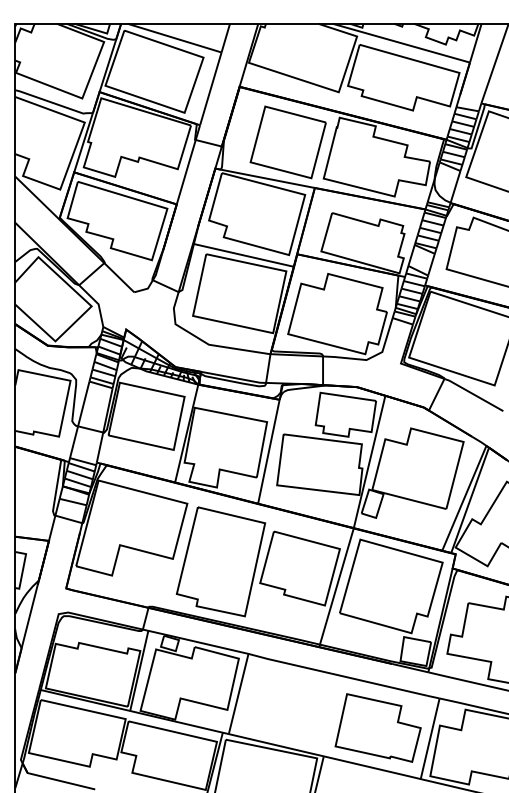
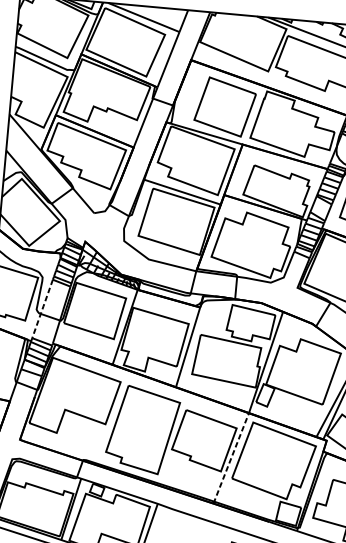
line: (79, 419) -> (42, 308), solid -> dashed
line: (336, 587) -> (231, 458), solid -> dashed

